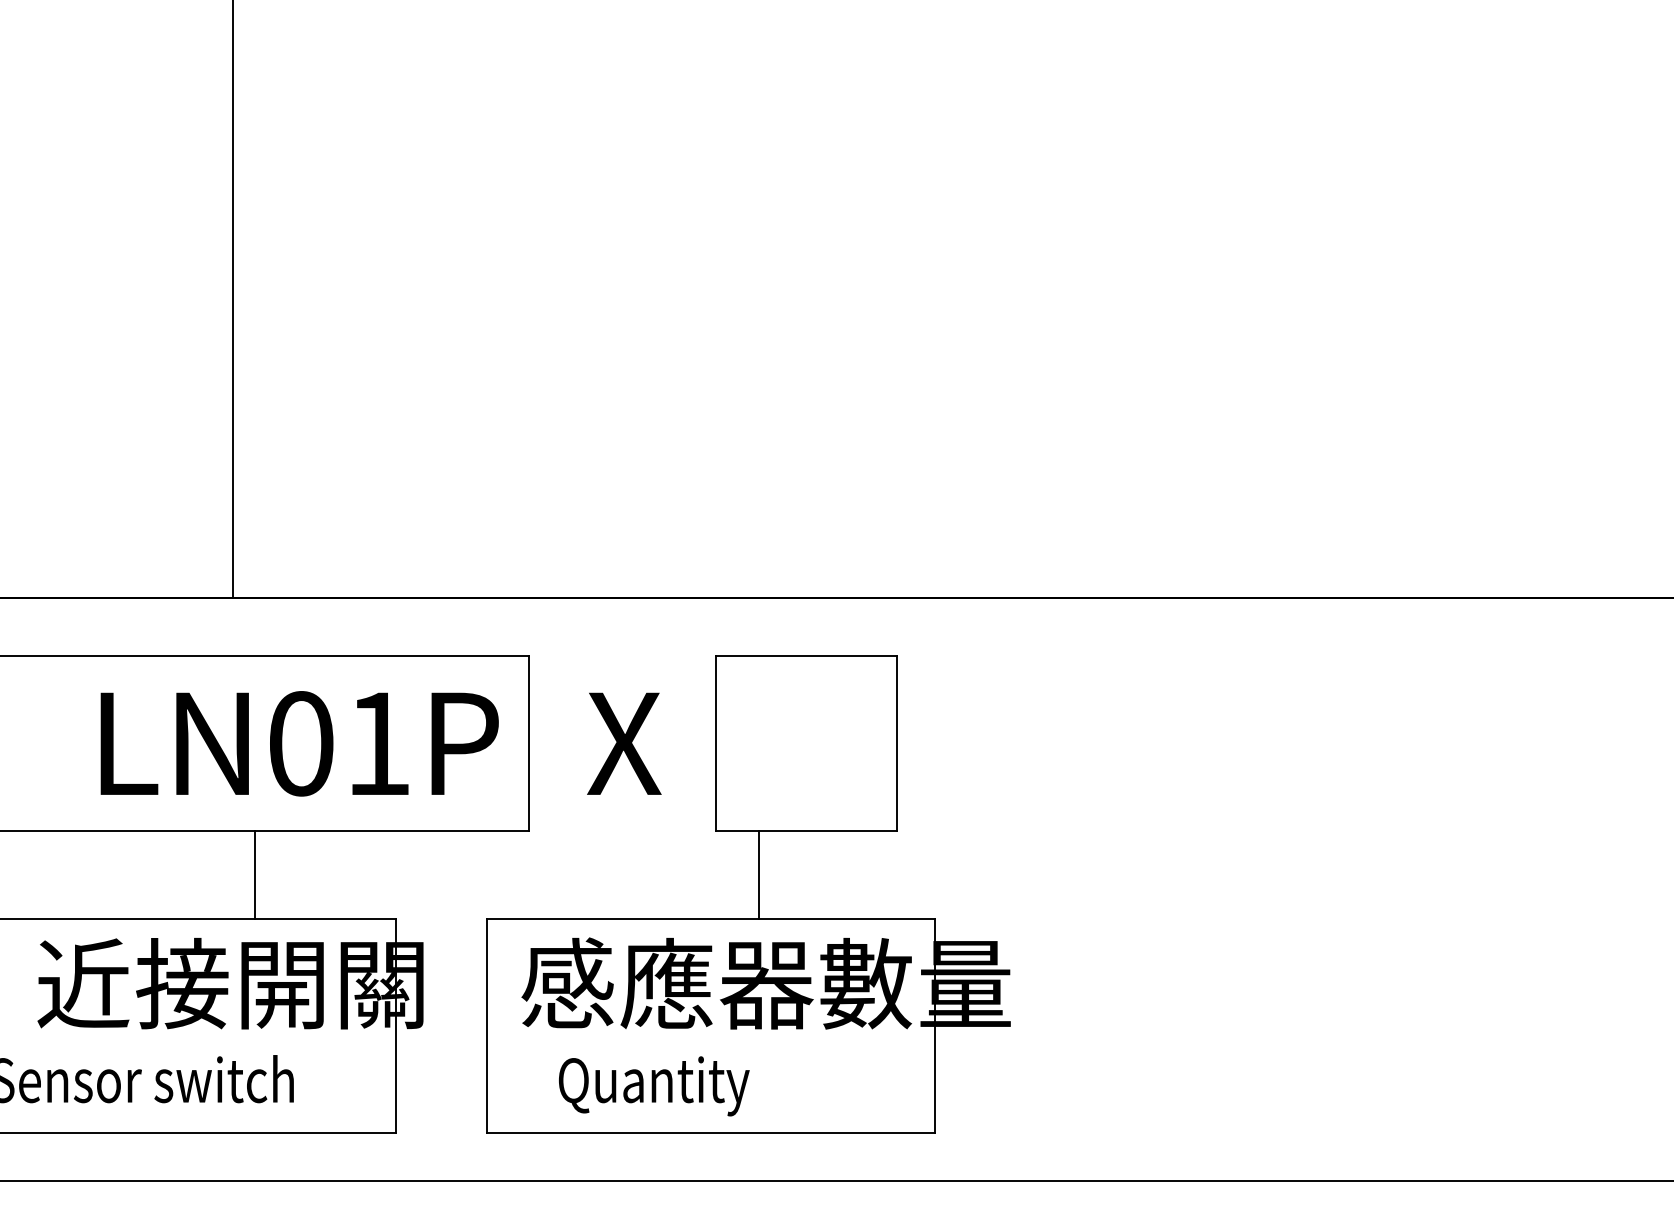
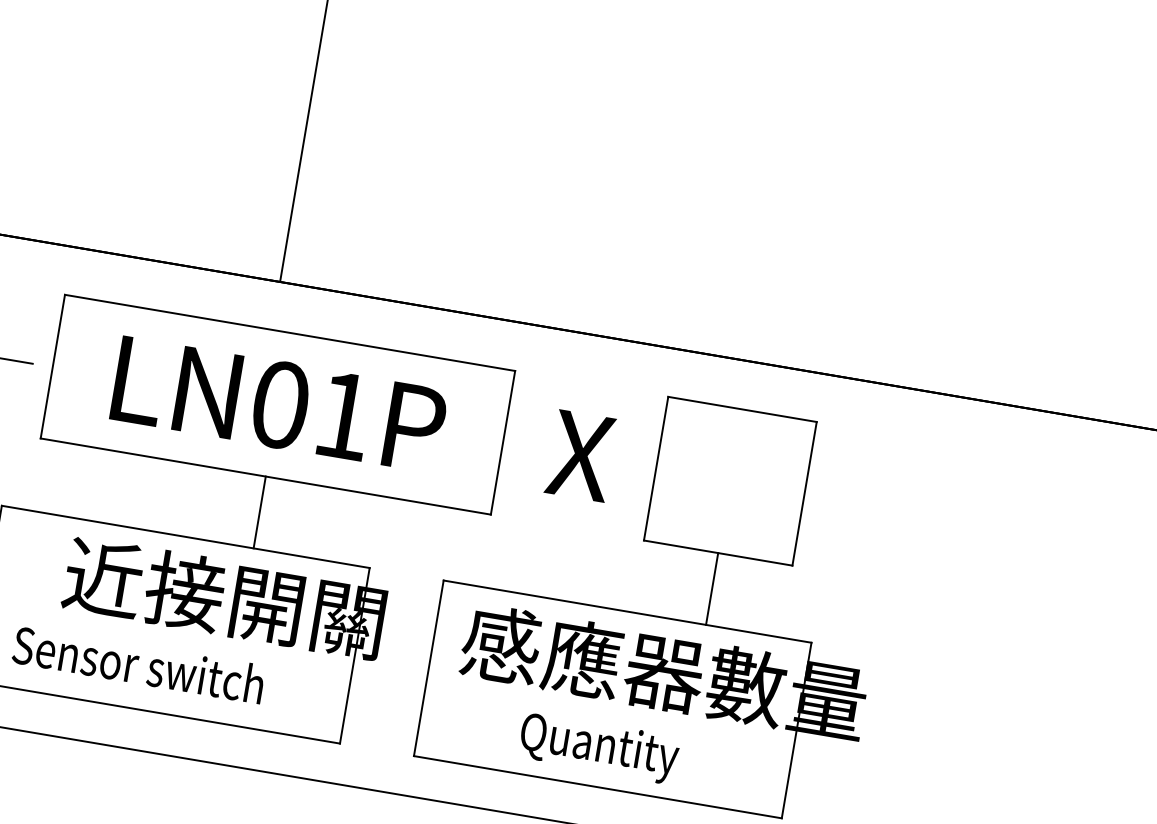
text: (299, 743) -> (279, 404), moved
line: (759, 874) -> (712, 588), moved
text: (654, 1086) -> (599, 748), moved

